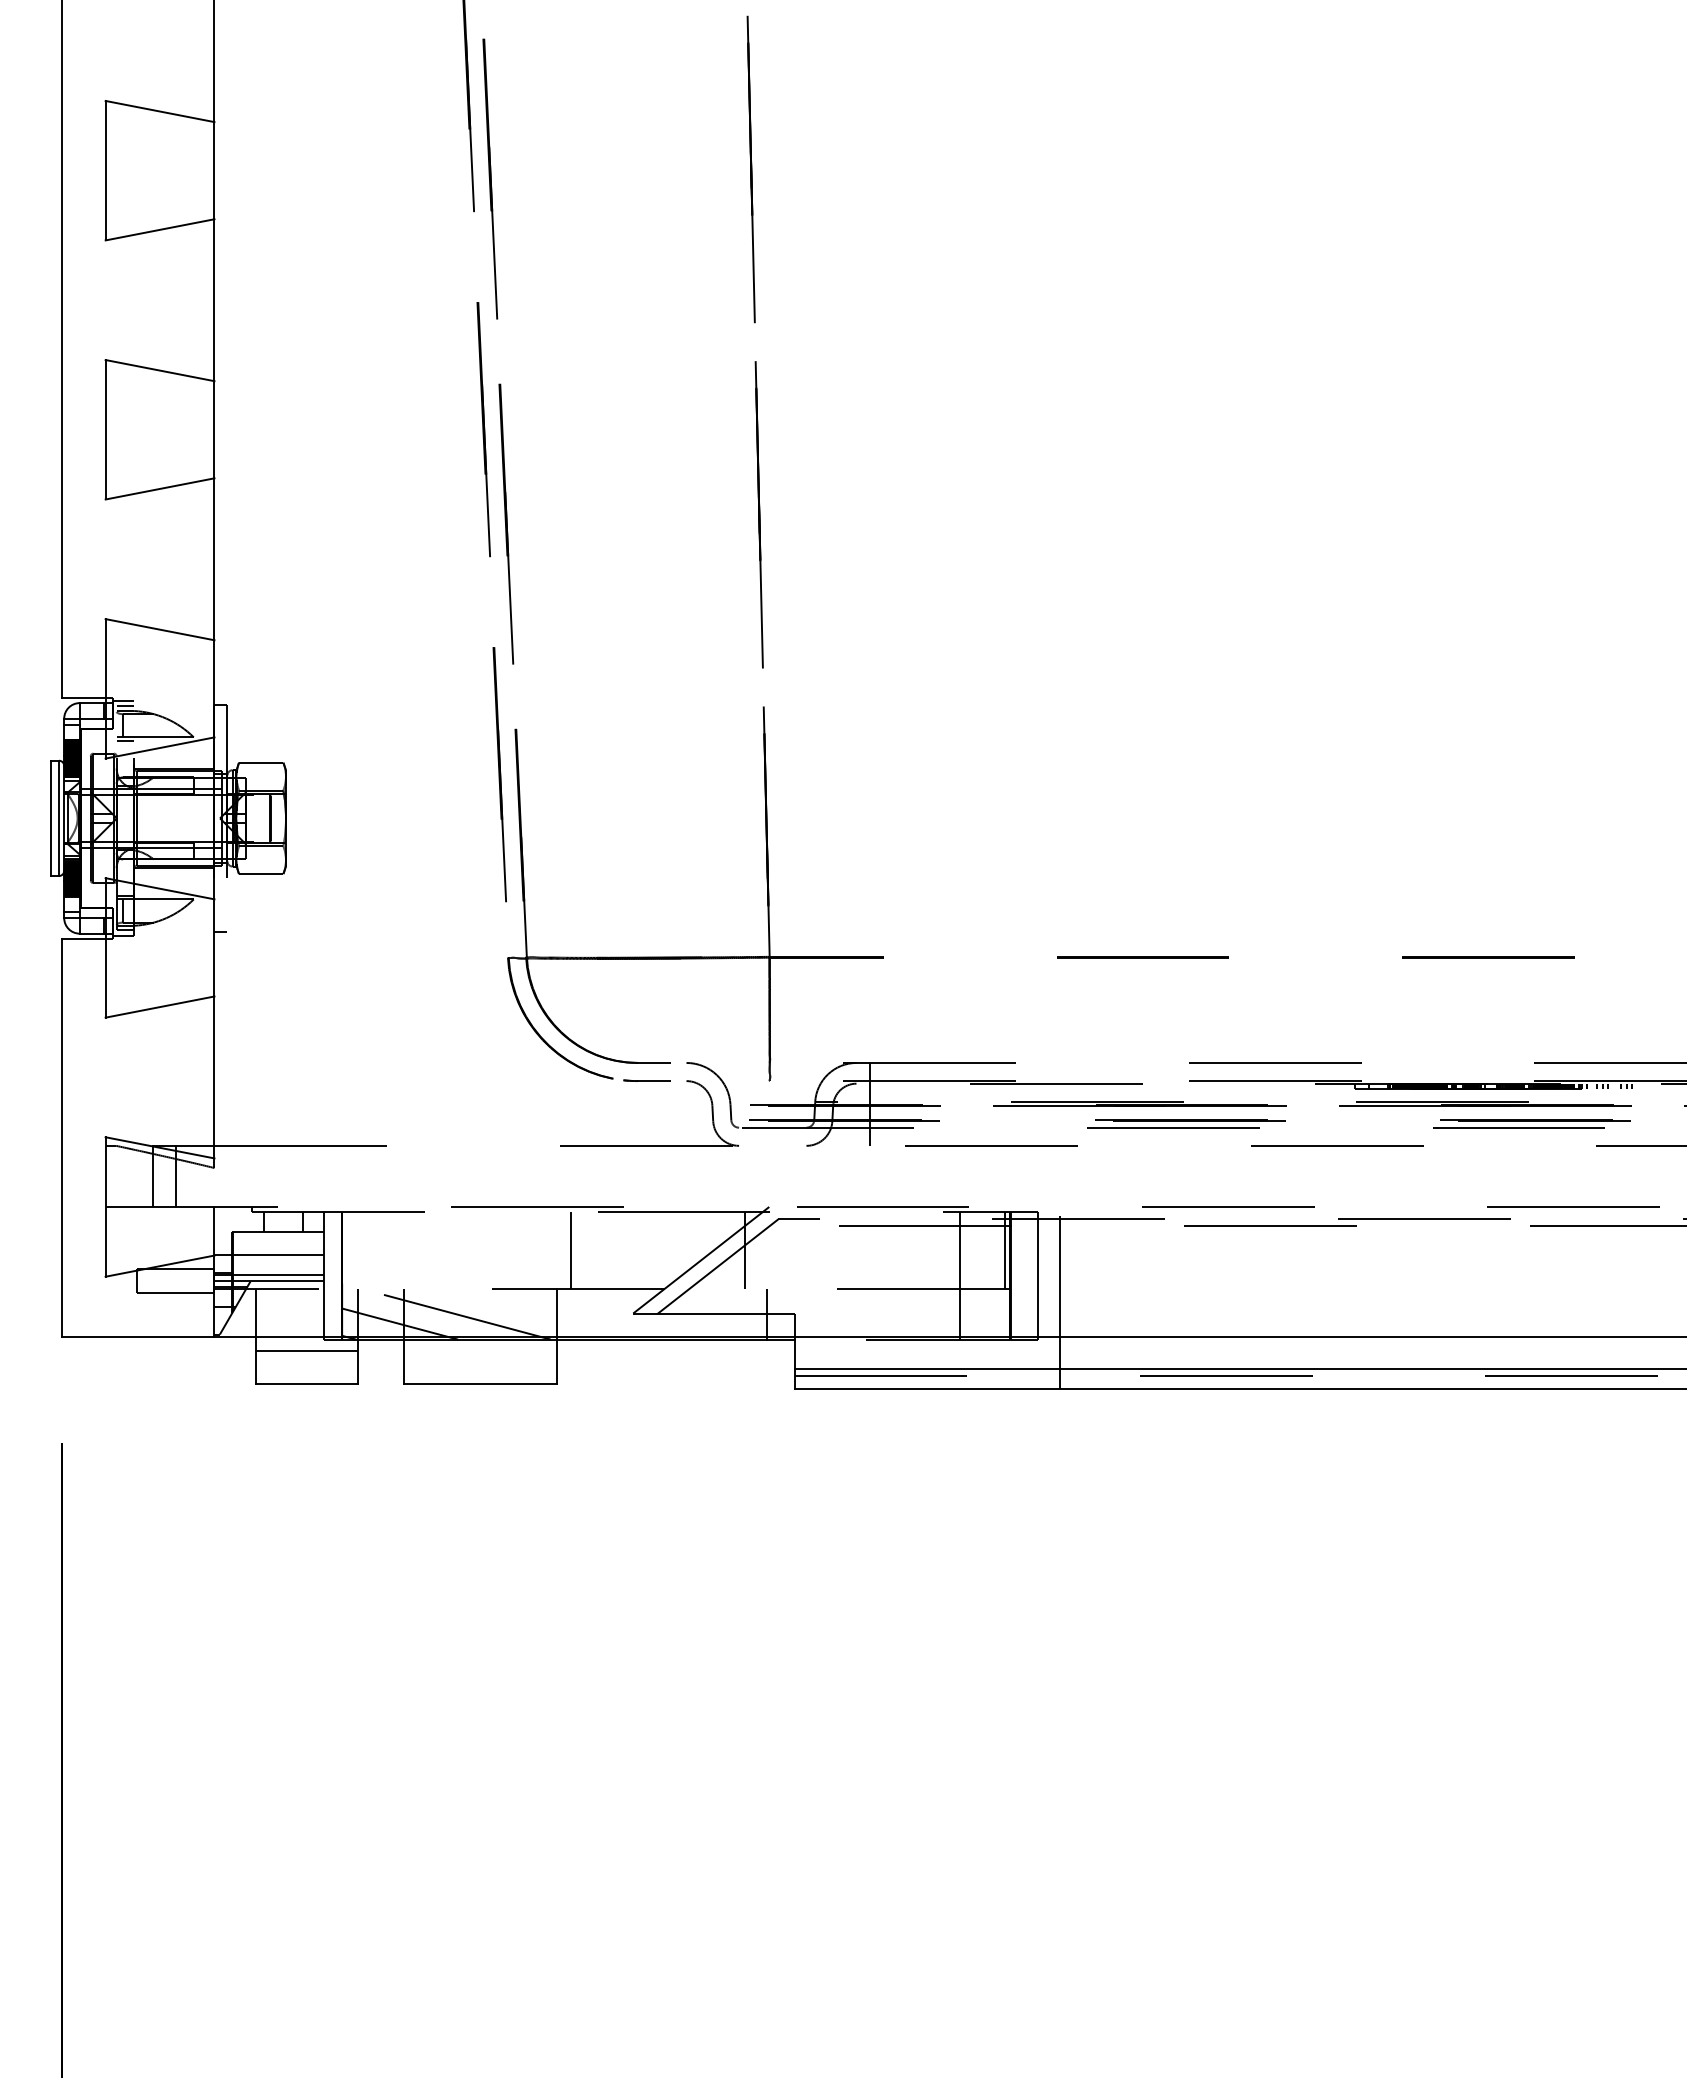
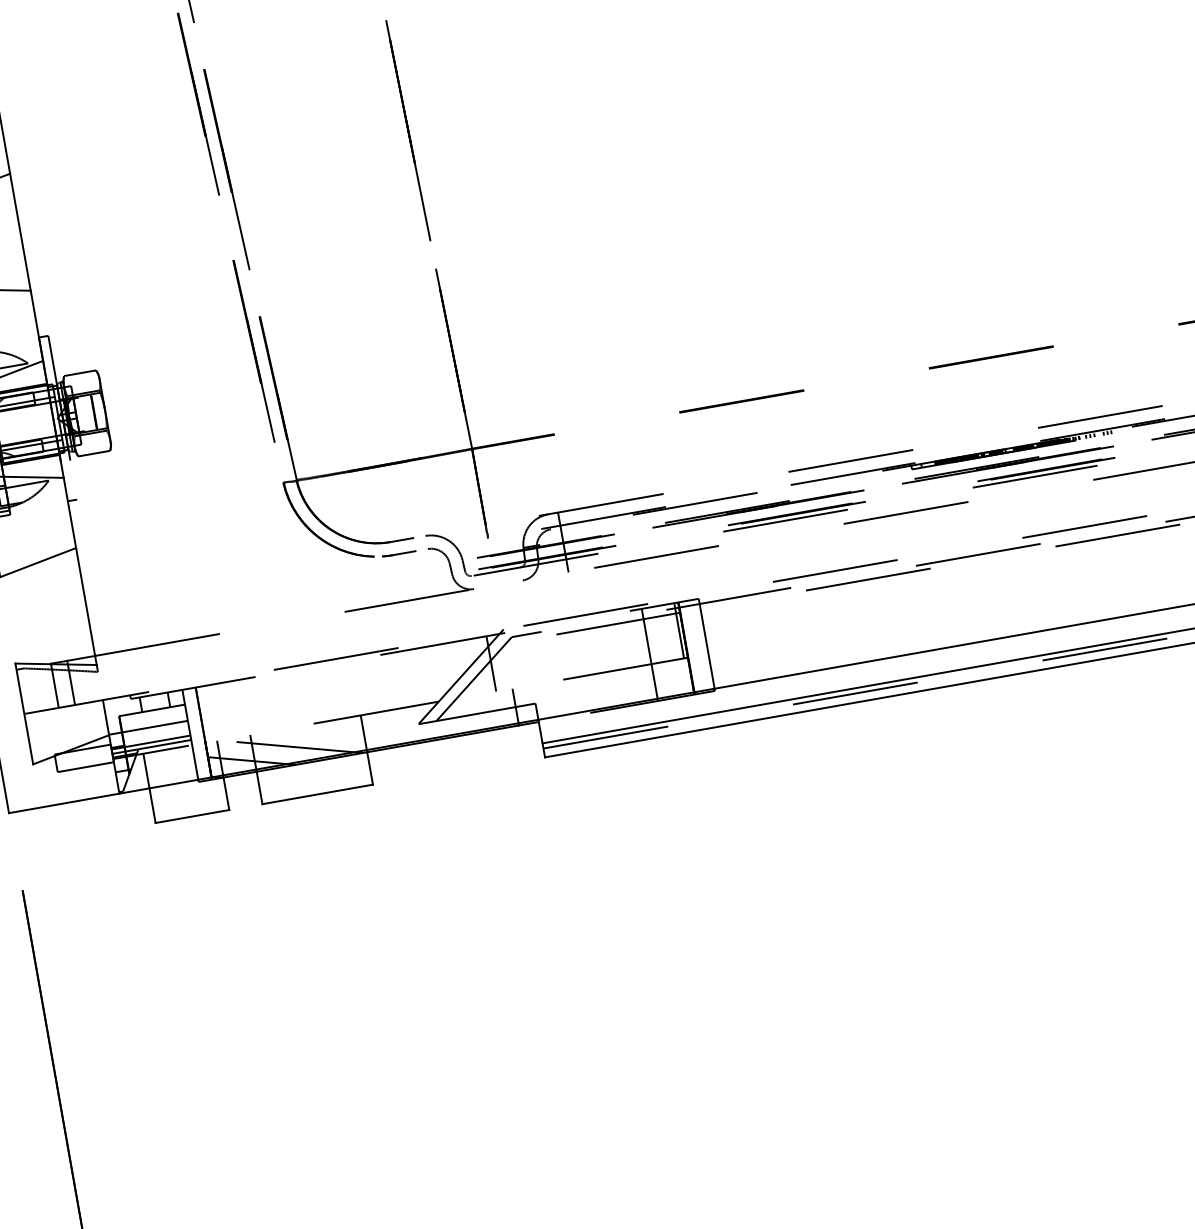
line: (570, 1250) -> (365, 686), removed
line: (1060, 1297) -> (725, 657), removed
line: (307, 1350) -> (188, 791), removed

